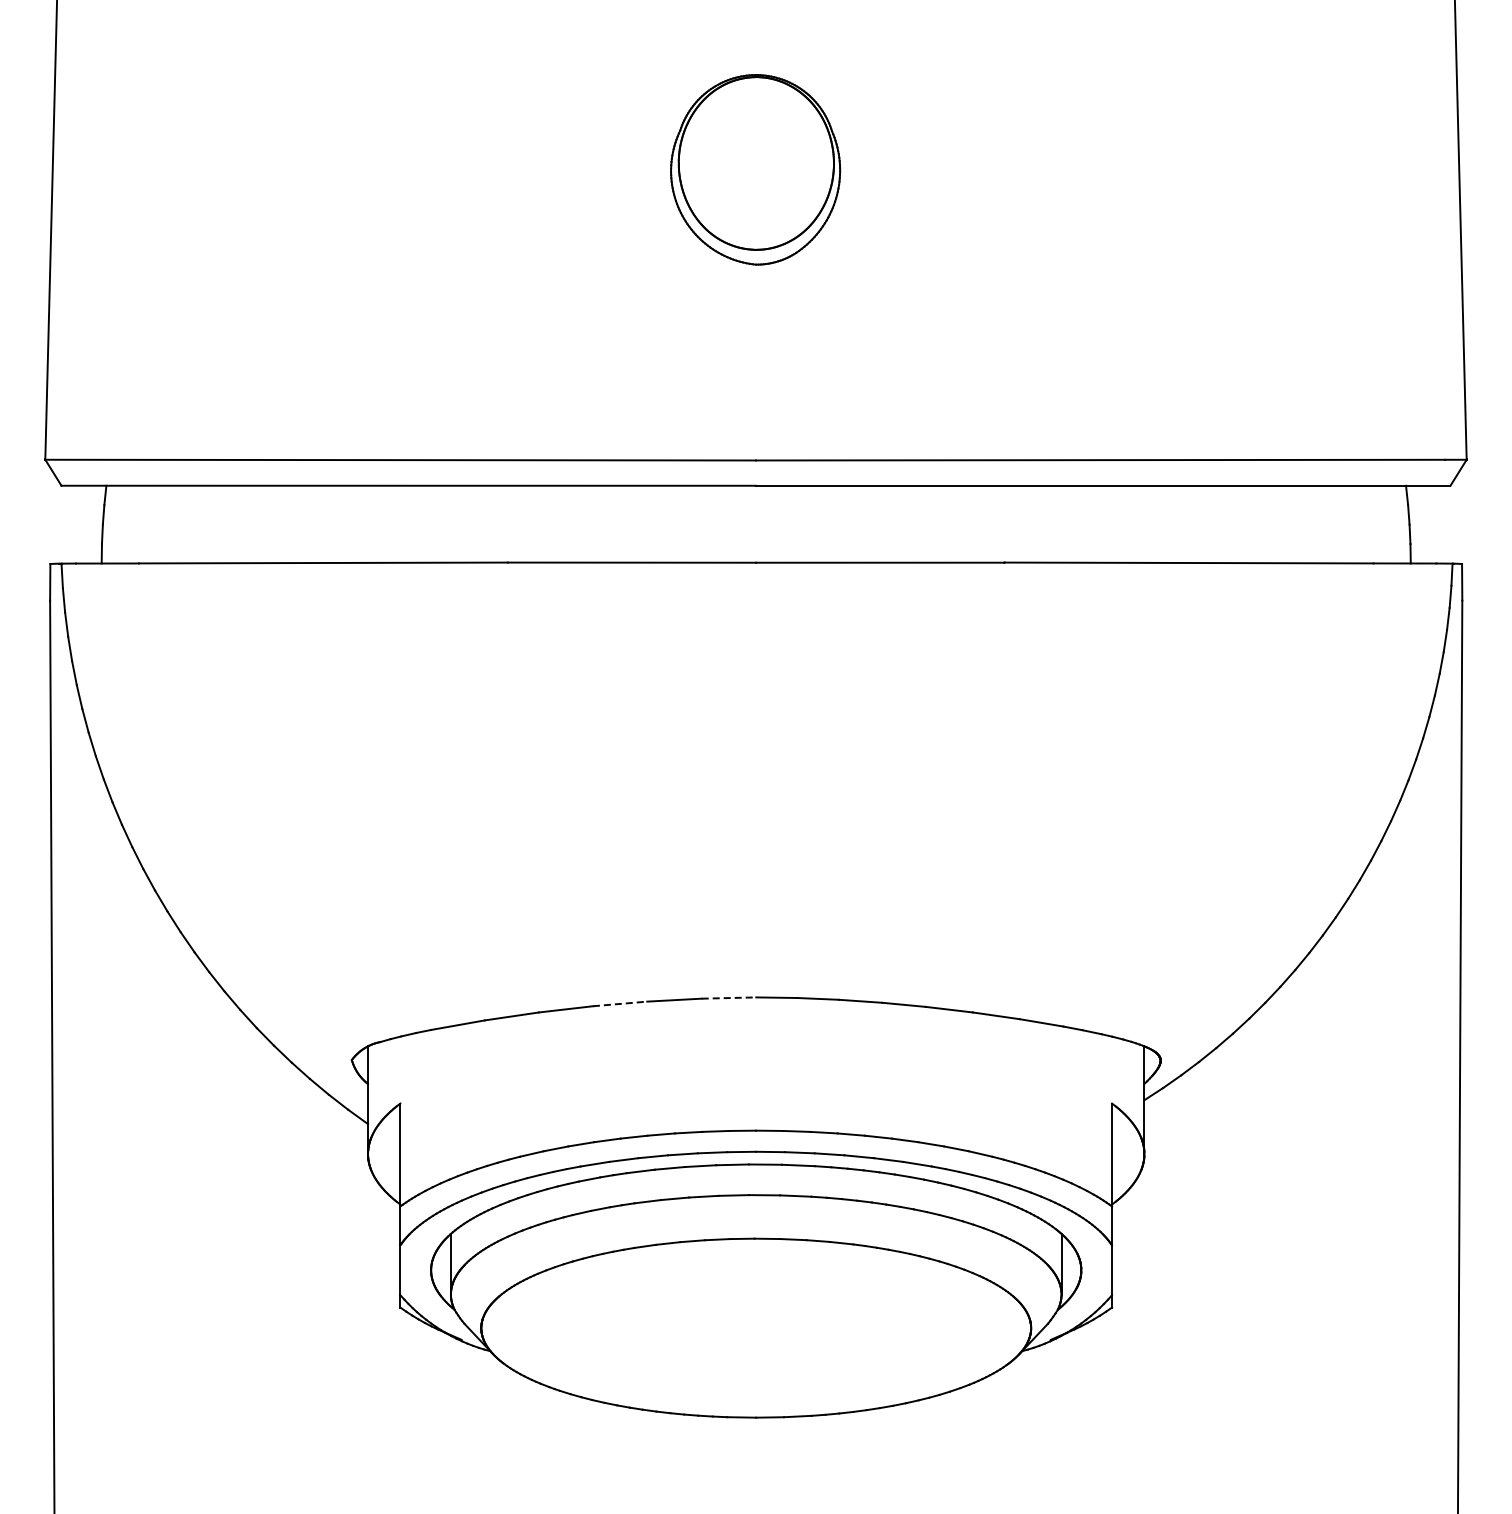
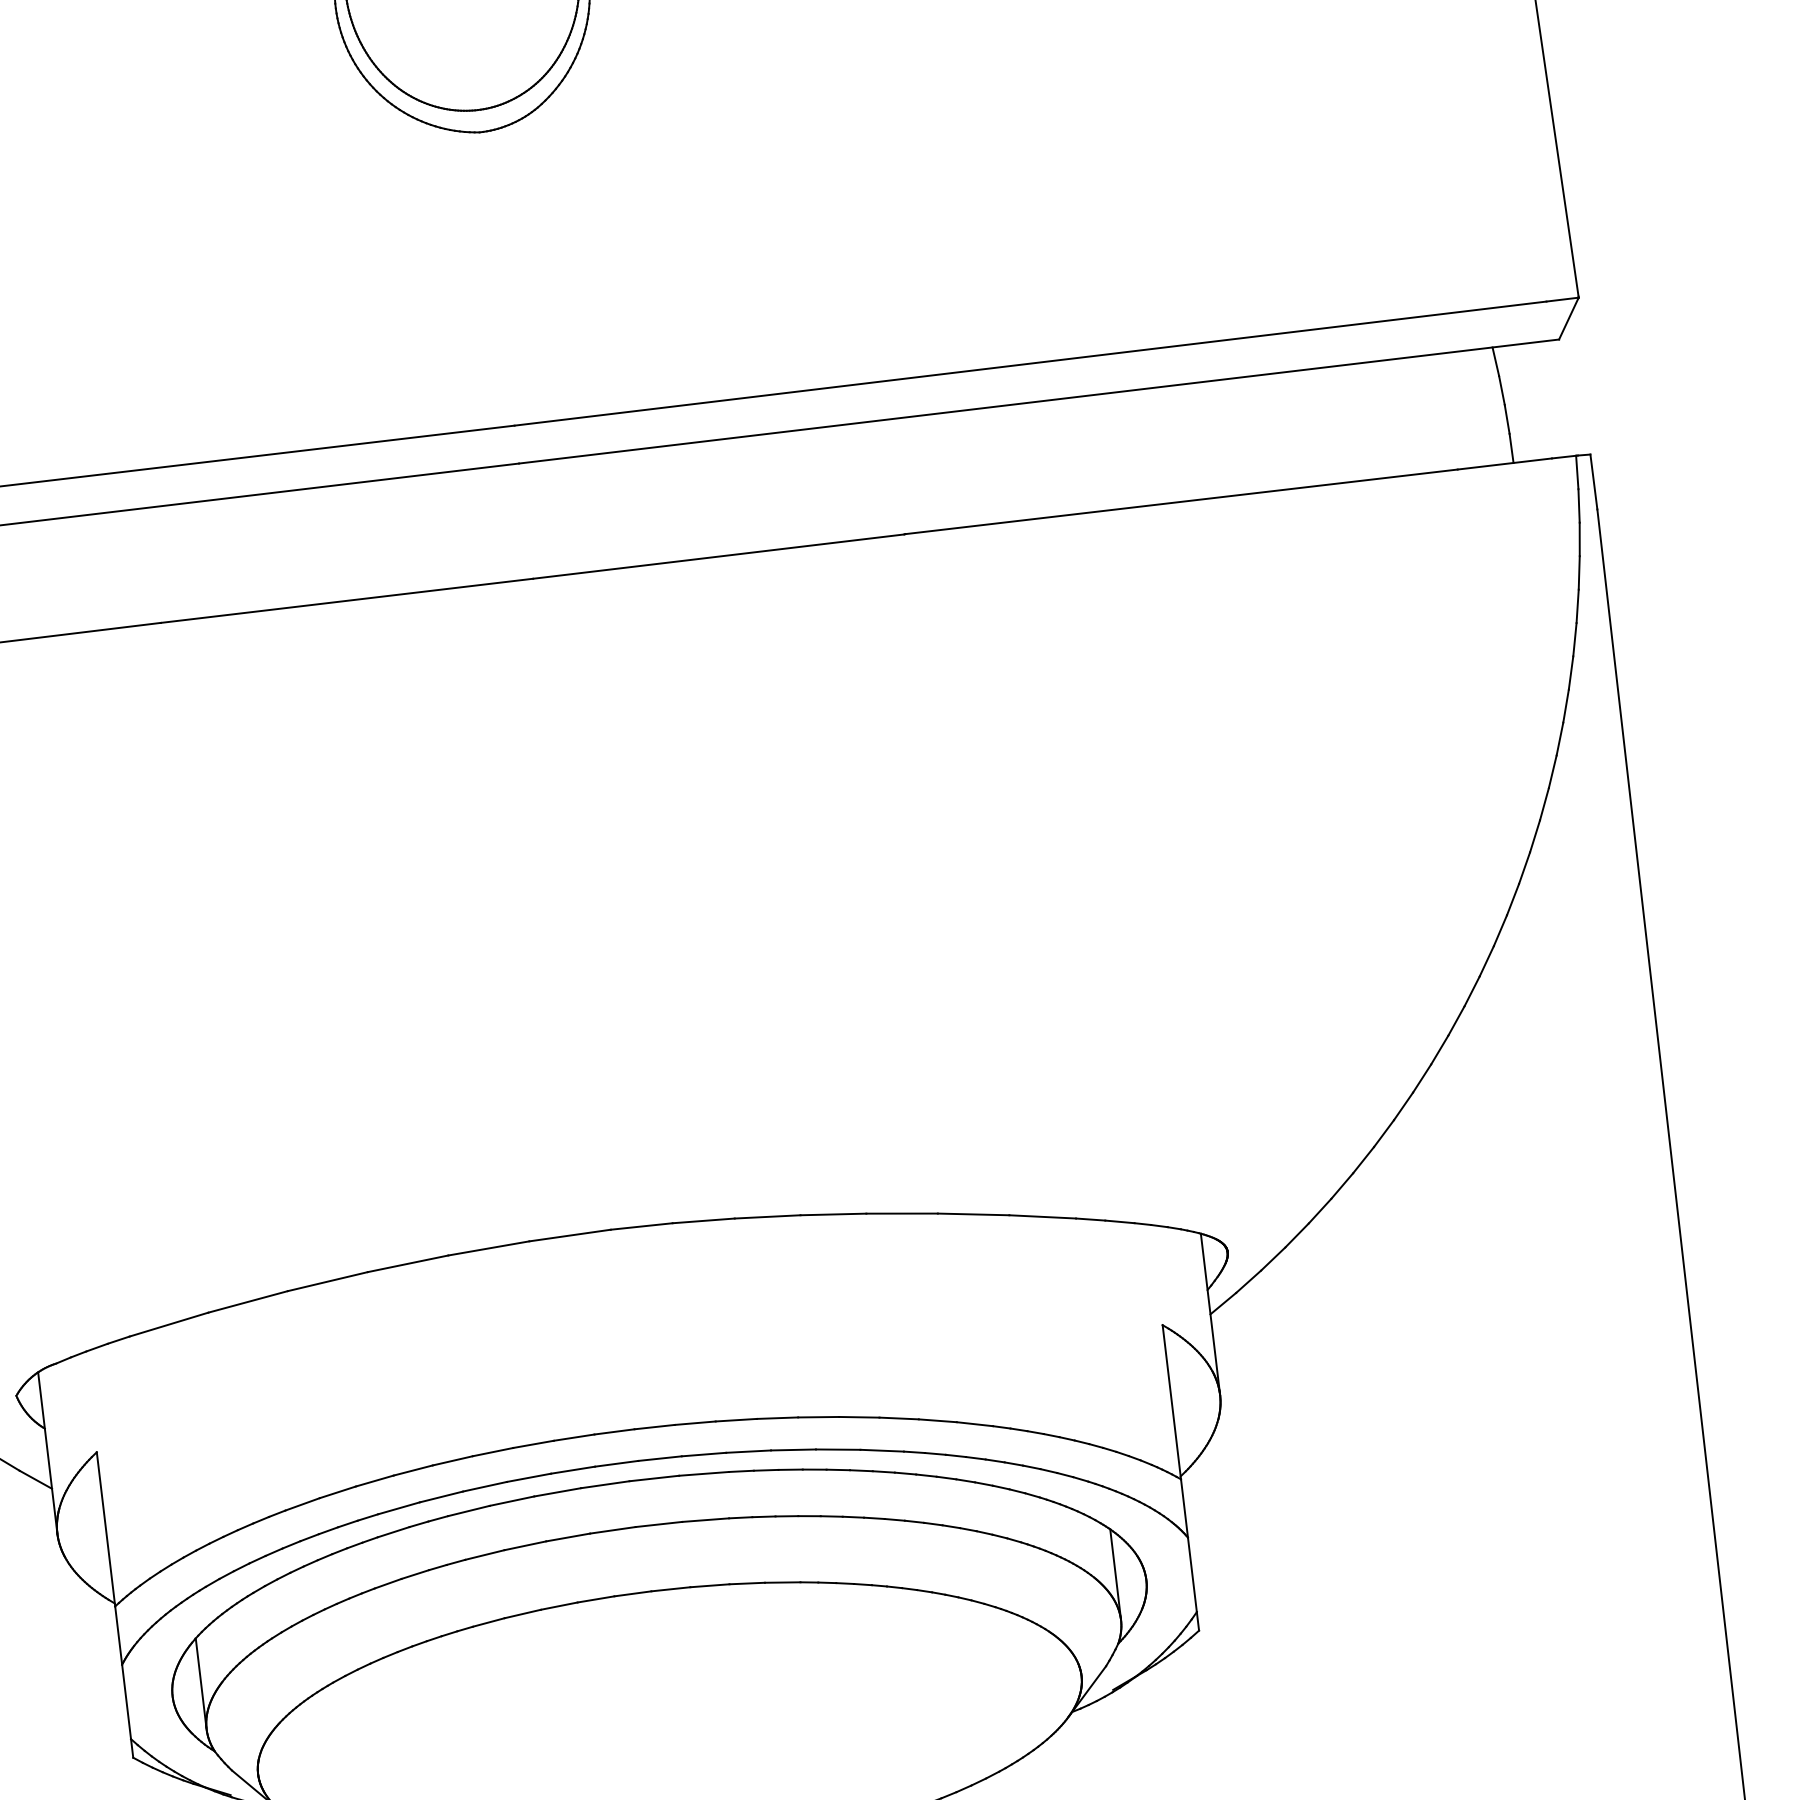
line: (729, 998) -> (570, 1236), dashed -> solid
line: (620, 1003) -> (408, 1263), dashed -> solid

